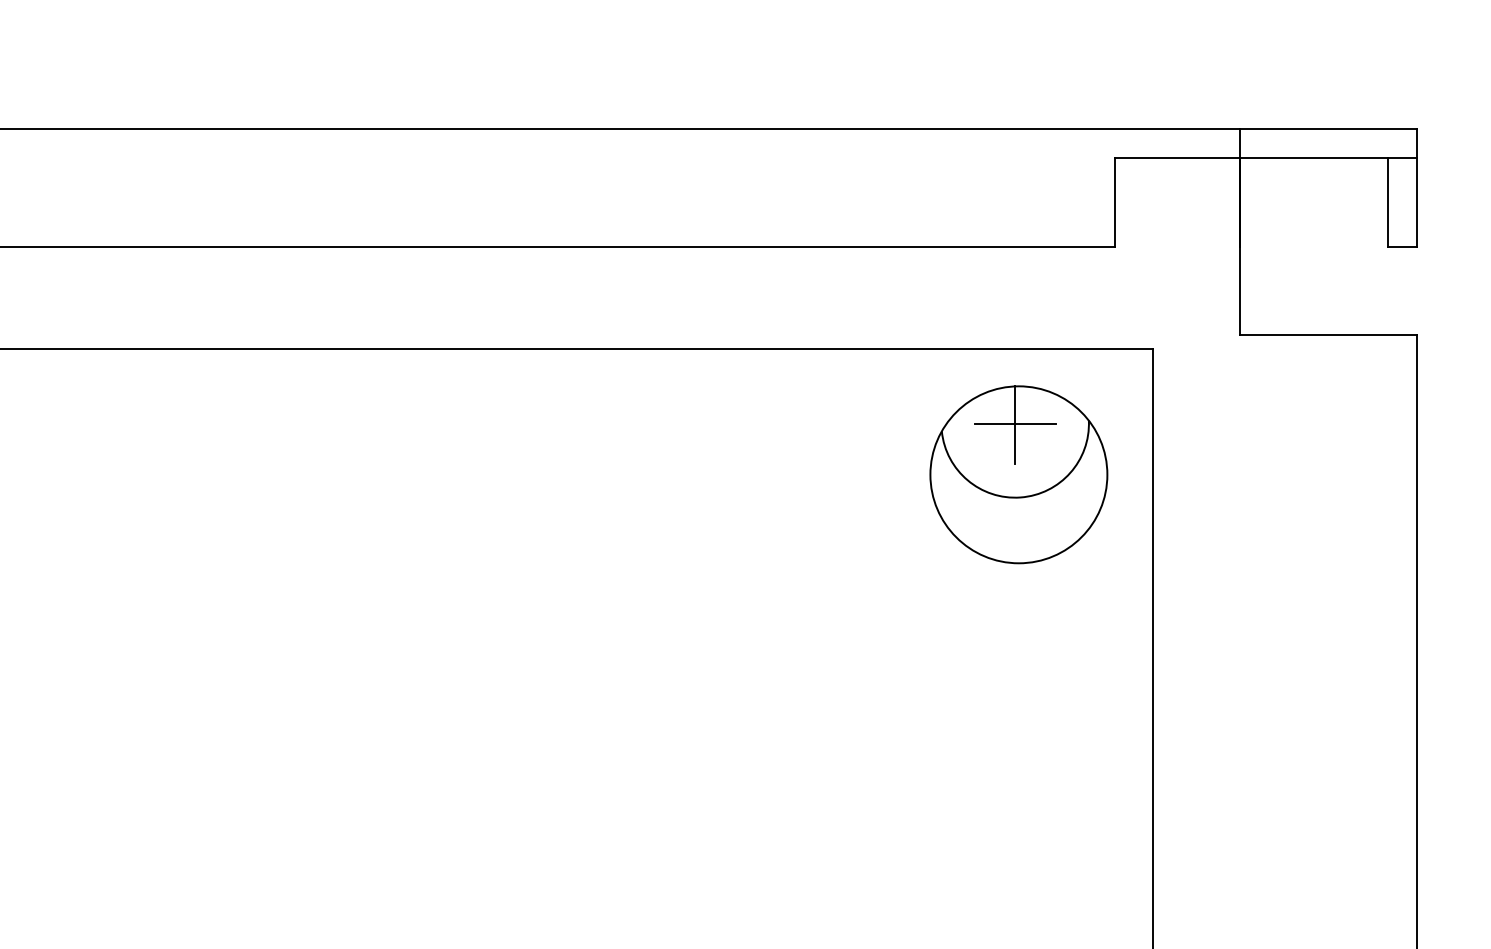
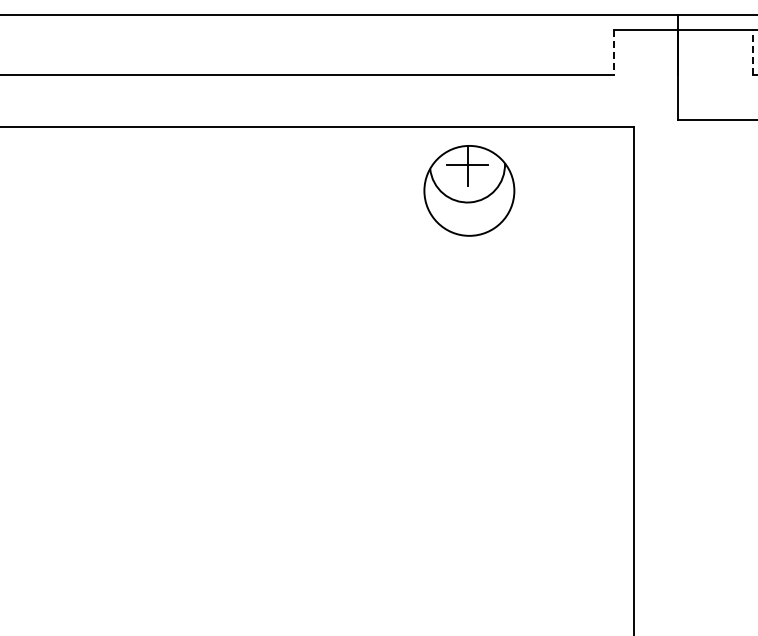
line: (1386, 202) -> (752, 52), solid -> dashed
line: (1115, 204) -> (614, 53), solid -> dashed
part: (1019, 474) -> (469, 190), moved

